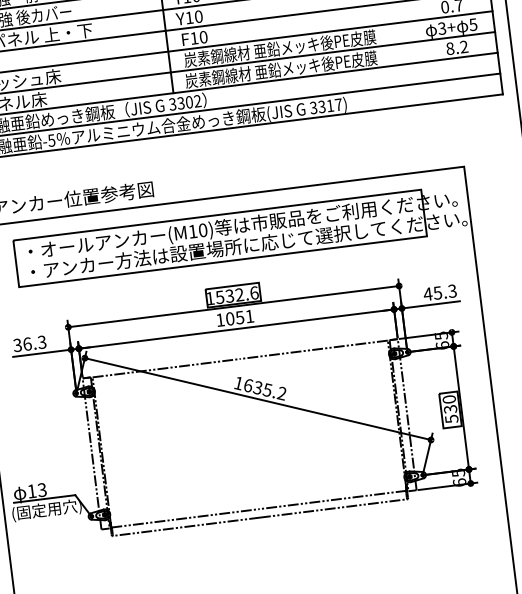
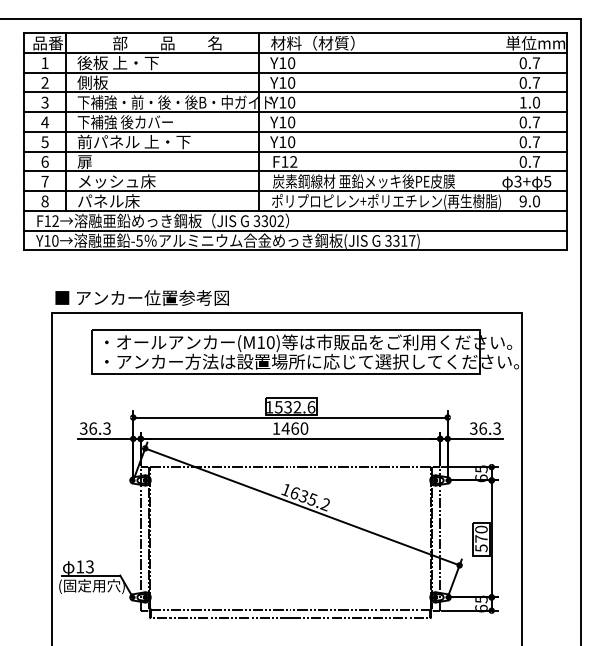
text: (203, 36) -> (293, 161), F10 -> F12
text: (456, 47) -> (529, 201), 8.2 -> 9.0
text: (305, 66) -> (385, 201), 炭素鋼線材 亜鉛メッキ後PE皮膜 -> ポリプロピレン+ポリエチレン(再生樹脂)
text: (432, 293) -> (478, 428), 45.3 -> 36.3
text: (239, 317) -> (294, 428), 1051 -> 1460
text: (450, 408) -> (481, 538), 530 -> 570

